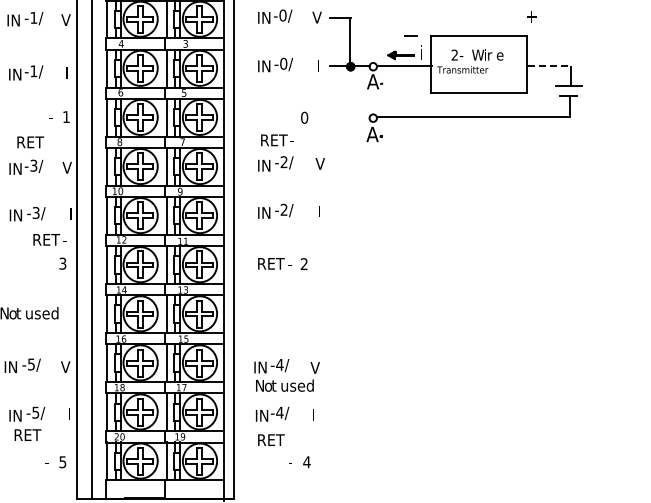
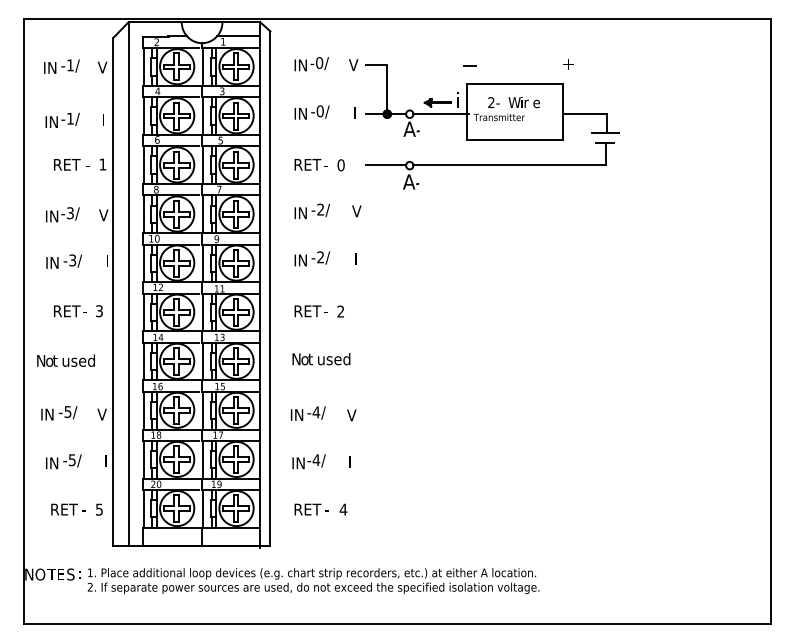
line: (410, 35) -> (469, 65), moved
line: (548, 66) -> (585, 113), dashed -> solid
line: (349, 117) -> (386, 164), added
text: (276, 140) -> (310, 164), moved
text: (30, 142) -> (67, 164), moved
text: (49, 240) -> (70, 311), moved
text: (284, 386) -> (321, 359), moved
text: (27, 435) -> (64, 509), moved
text: (270, 440) -> (307, 509), moved

